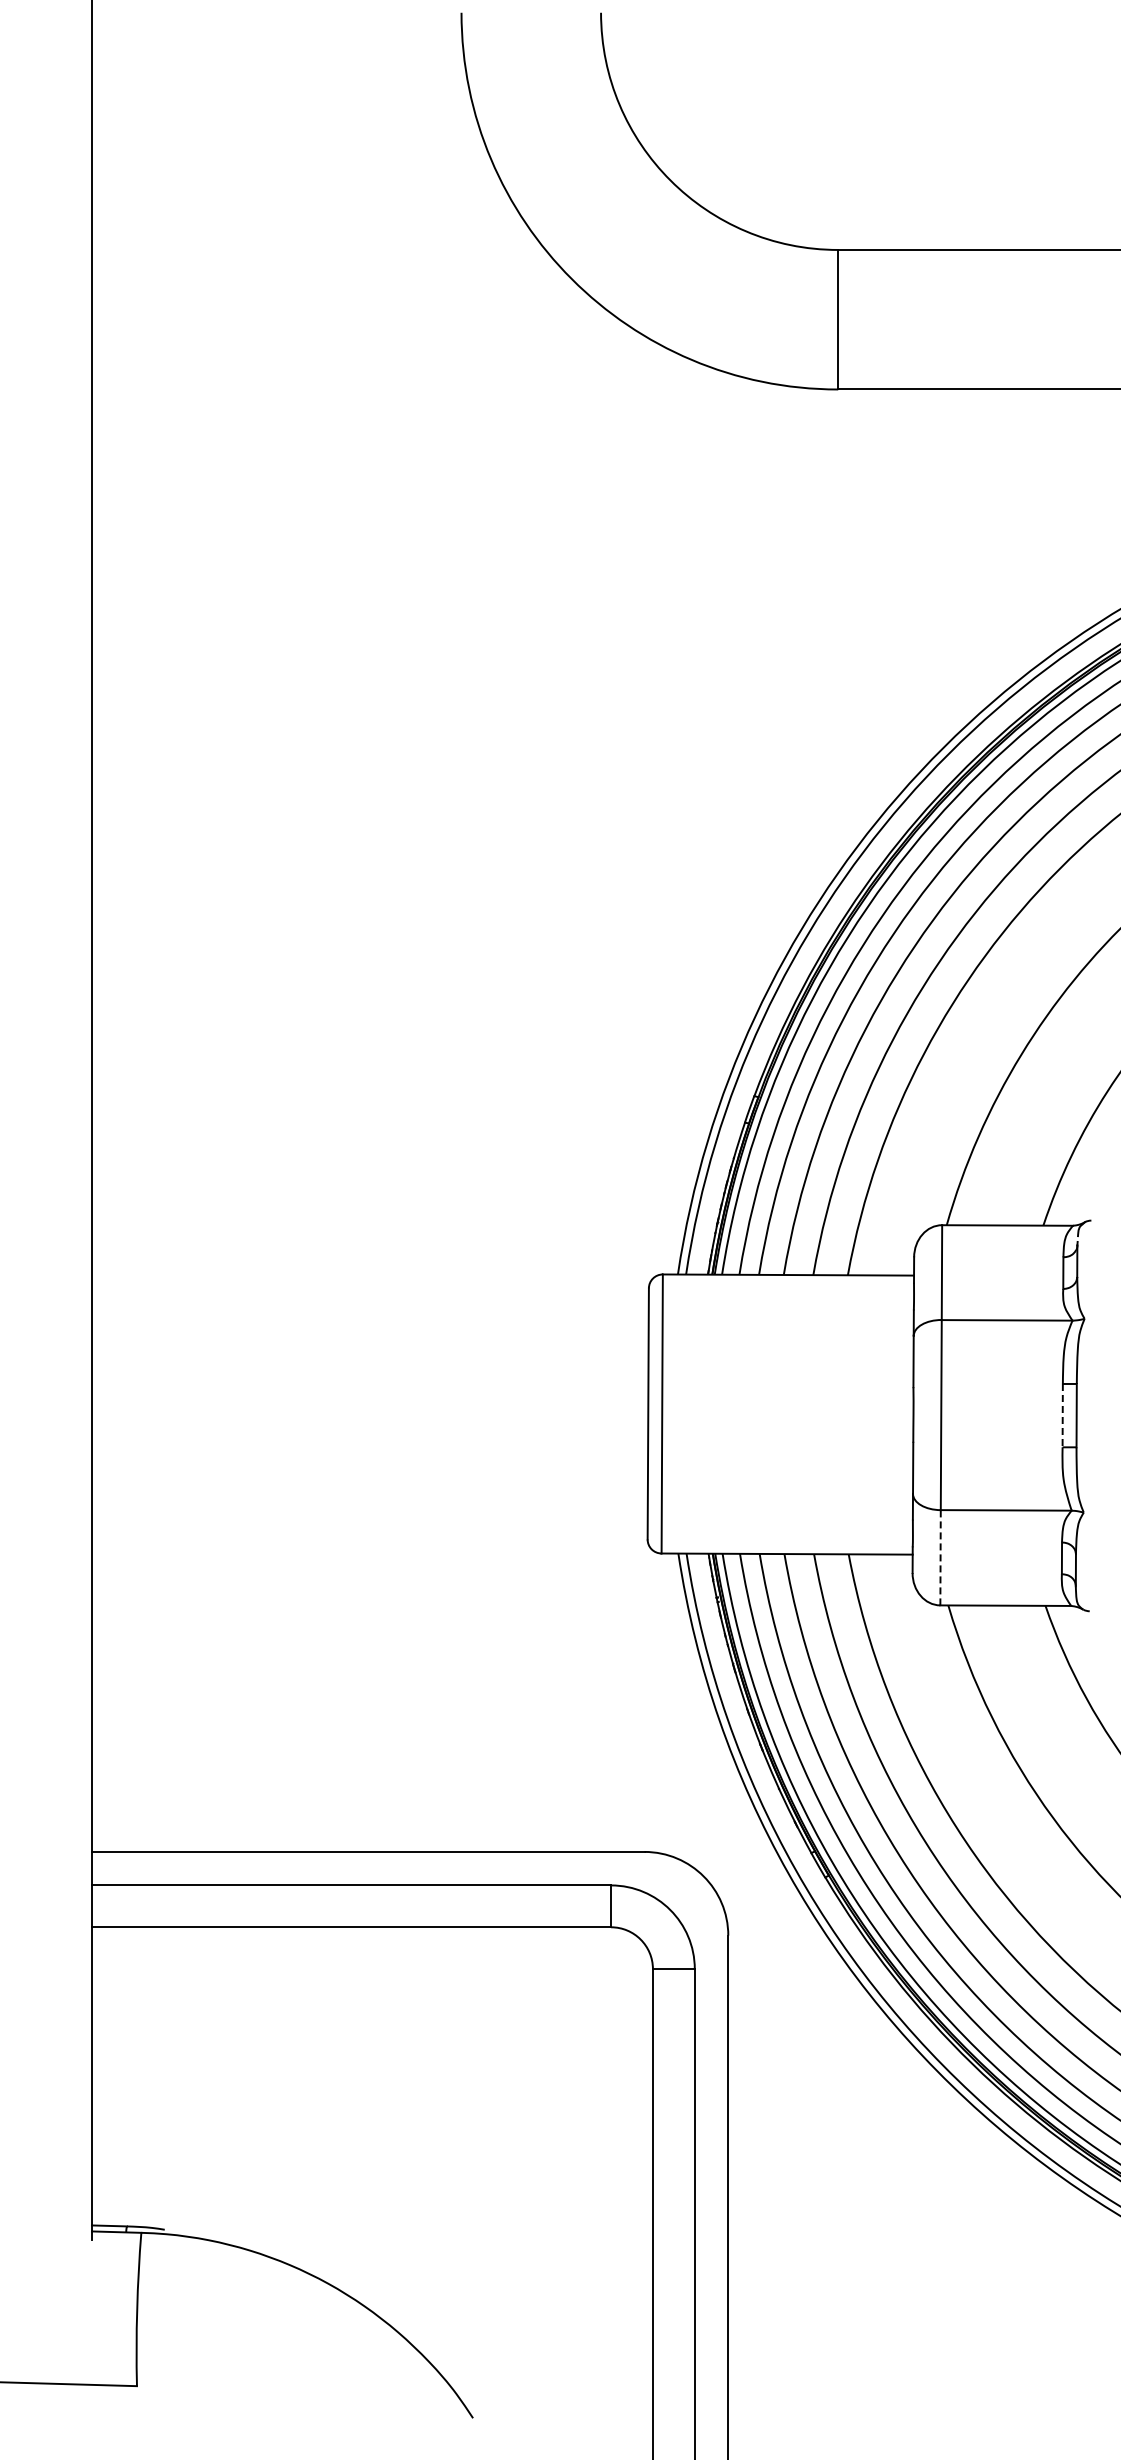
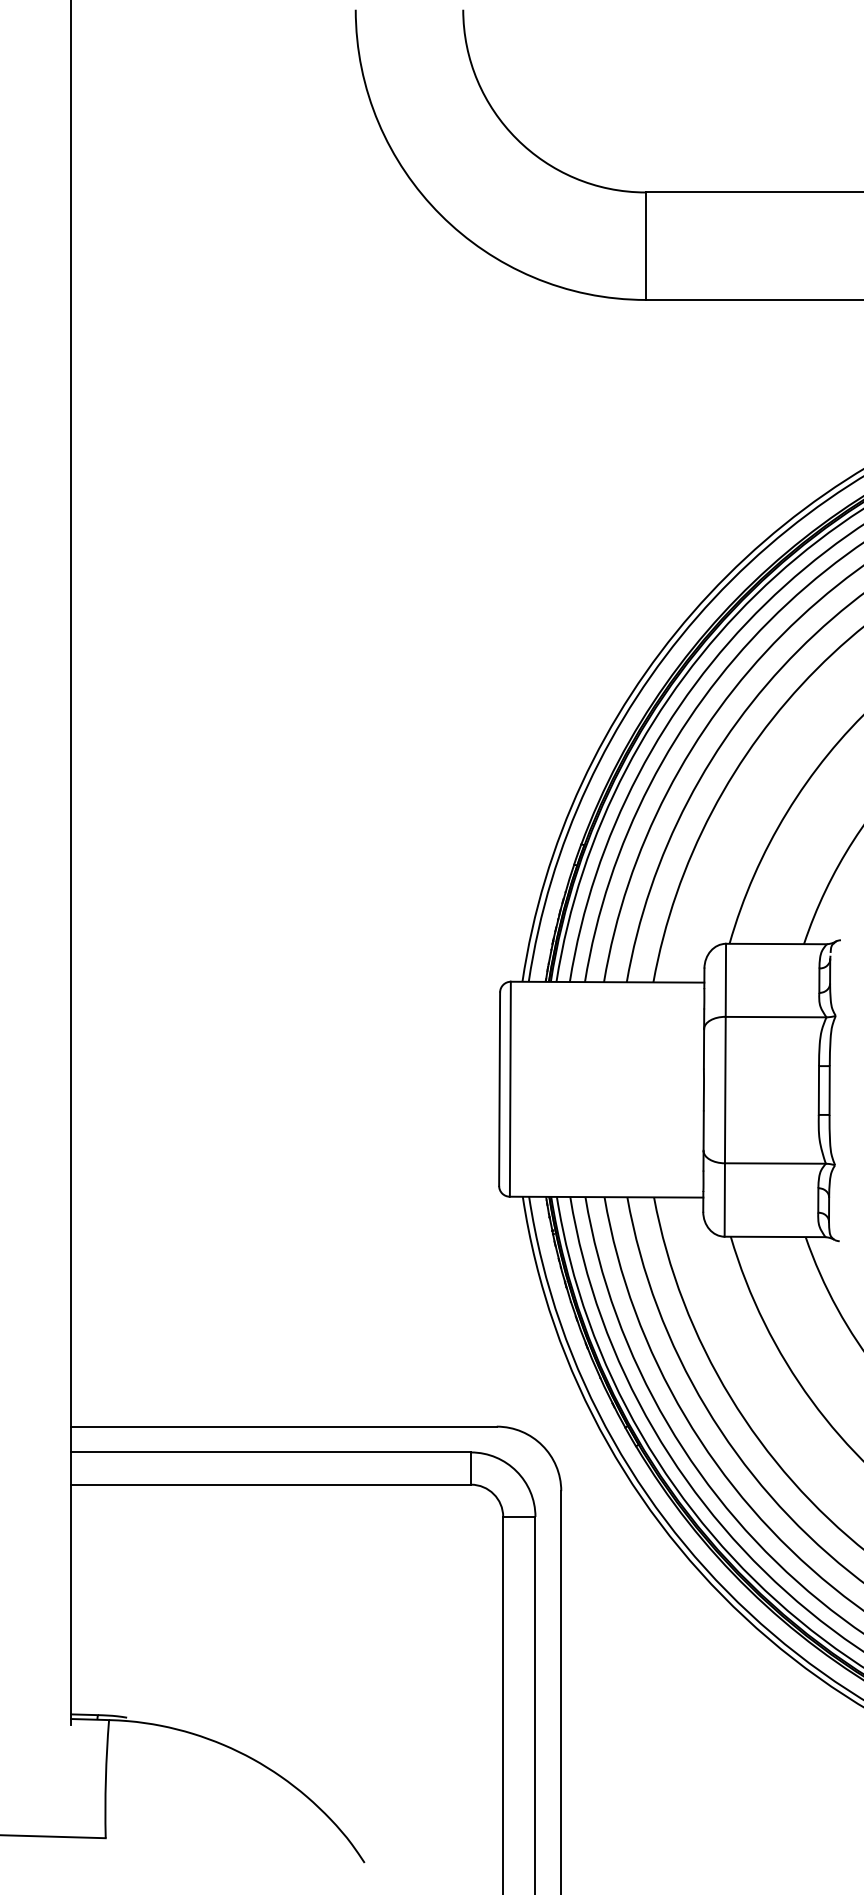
line: (1062, 1415) -> (818, 1090), dashed -> solid
line: (940, 1557) -> (724, 1199), dashed -> solid

